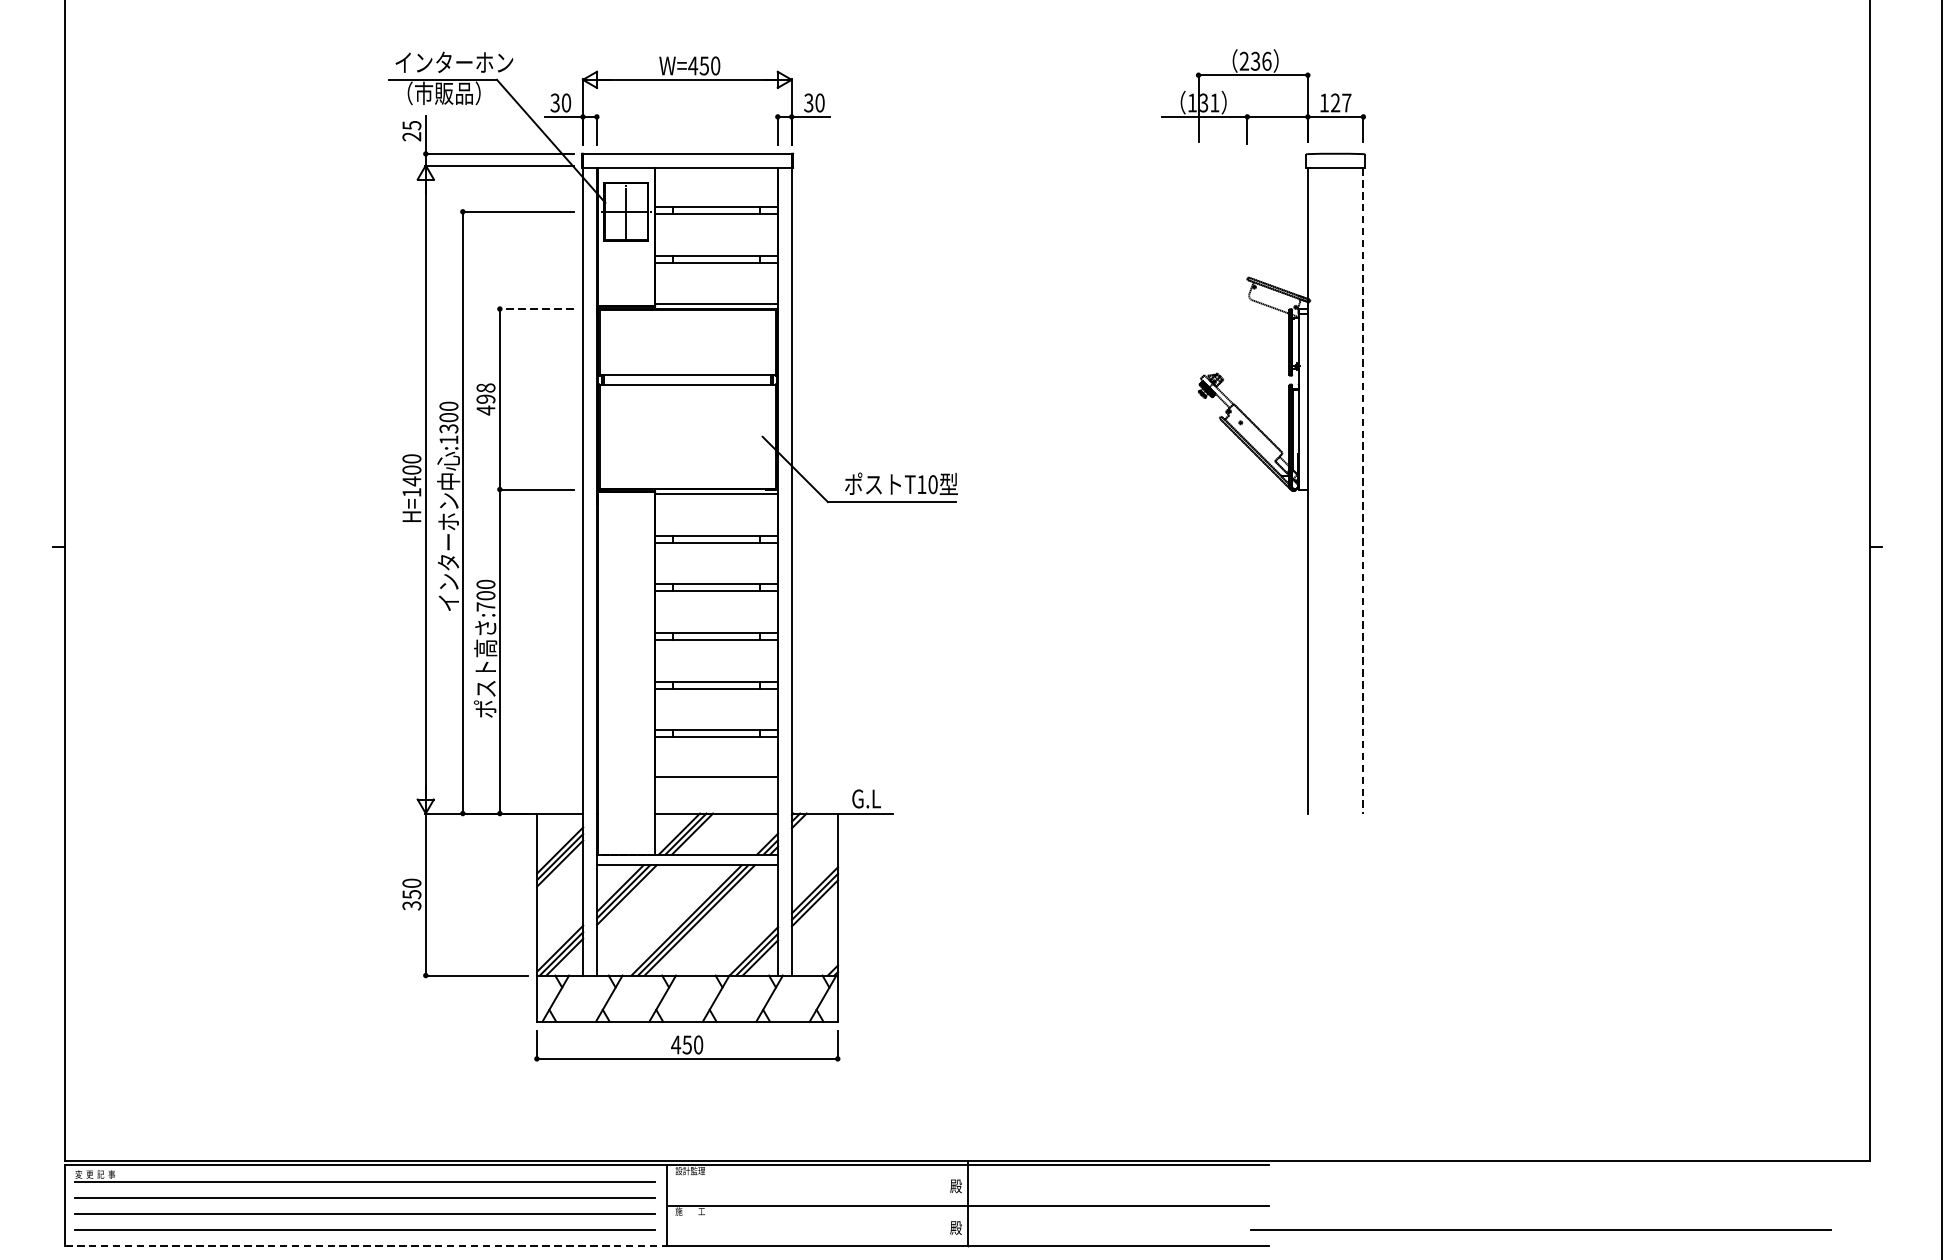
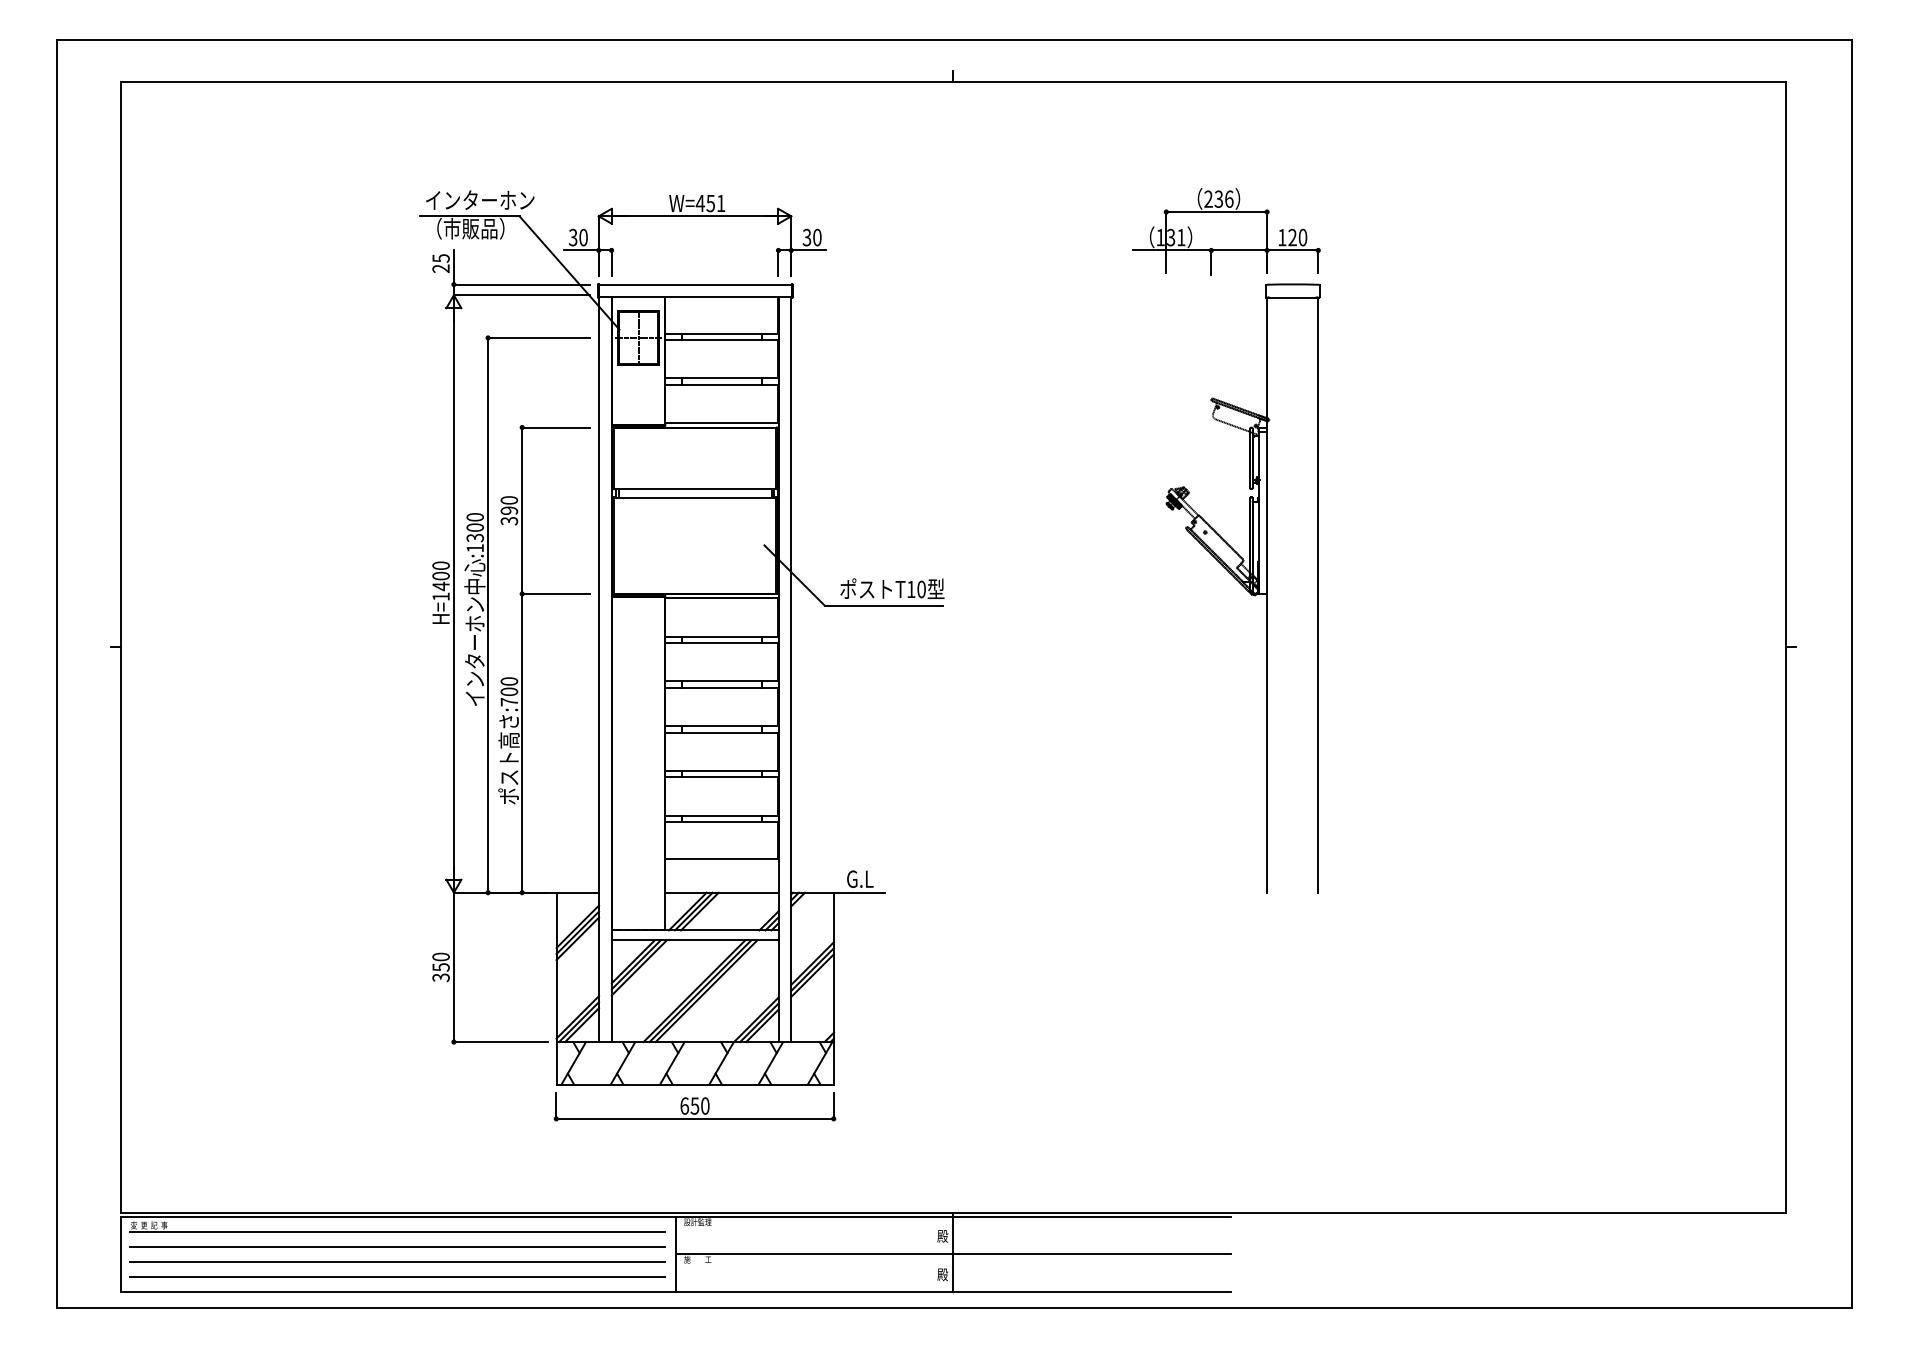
text: (716, 65) -> (721, 203), W=450 -> W=451
text: (1346, 102) -> (1302, 237), 127 -> 120
line: (536, 308) -> (555, 427), dashed -> solid
text: (486, 398) -> (509, 510), 498 -> 390
line: (1363, 491) -> (1318, 595), dashed -> solid
text: (675, 1044) -> (684, 1105), 450 -> 650
line: (1540, 1229) -> (1481, 1276), removed
line: (366, 1246) -> (399, 1291), dashed -> solid

